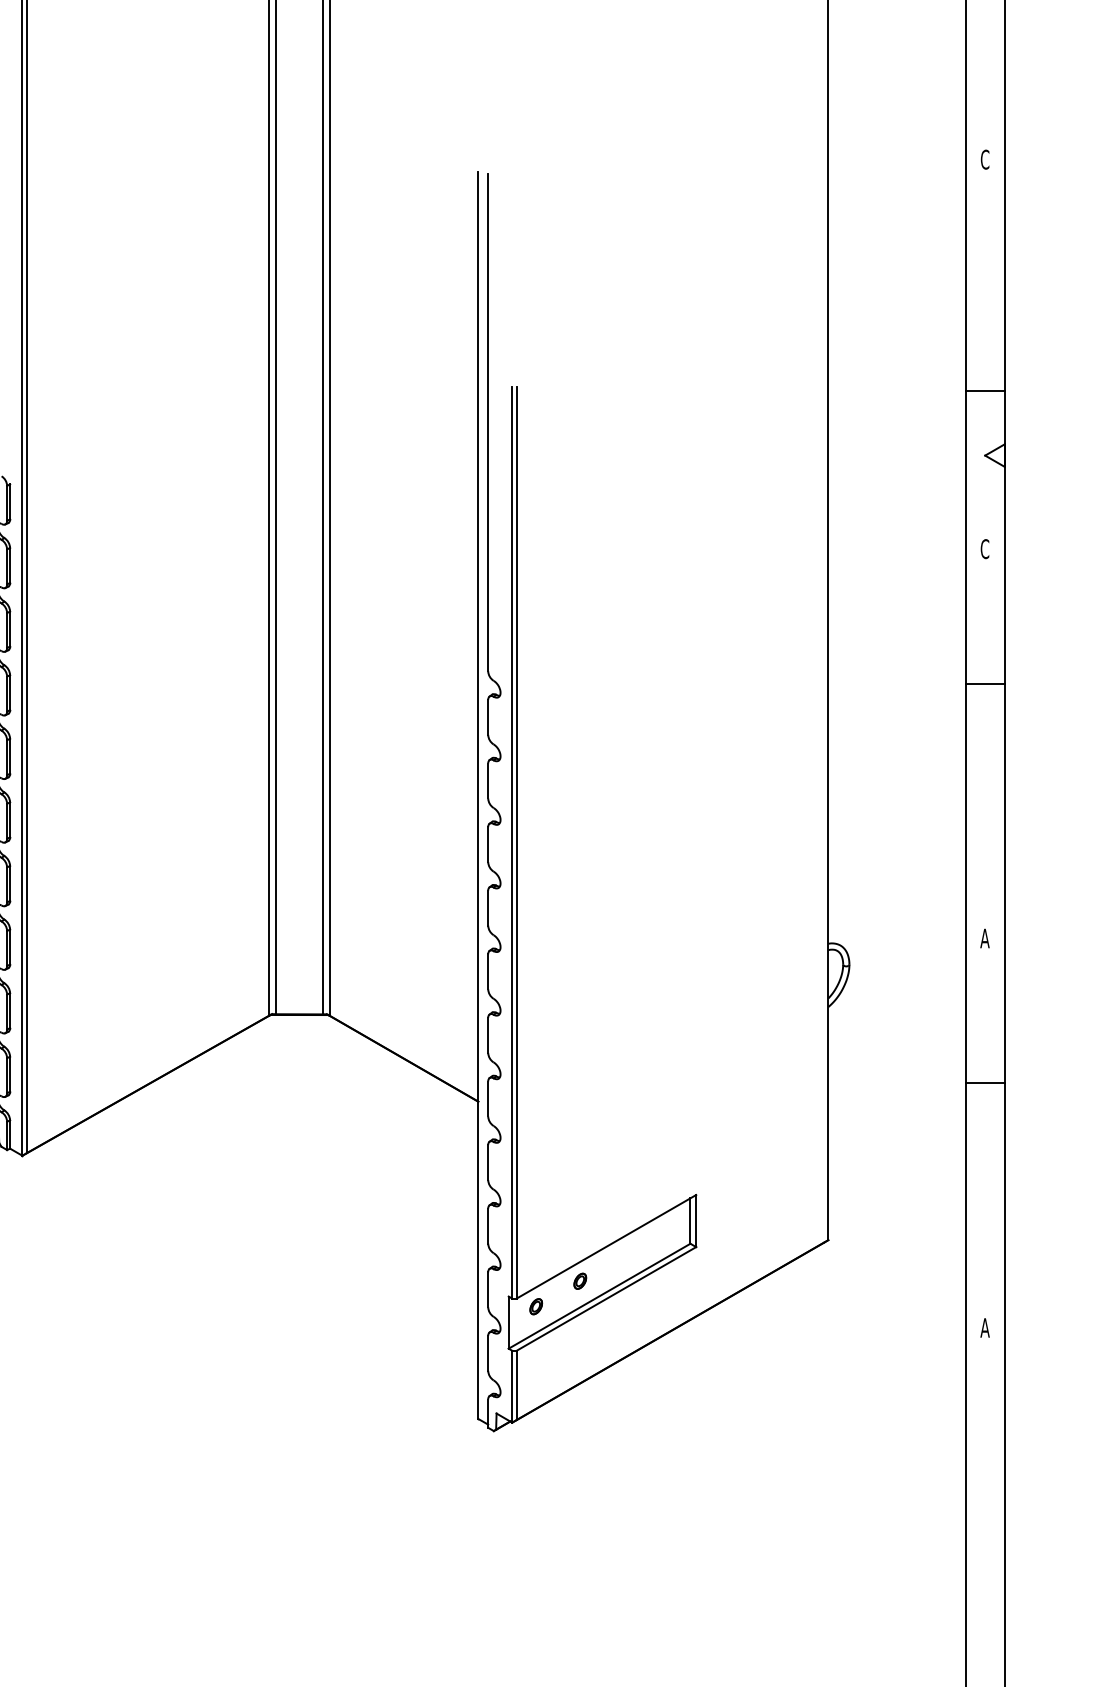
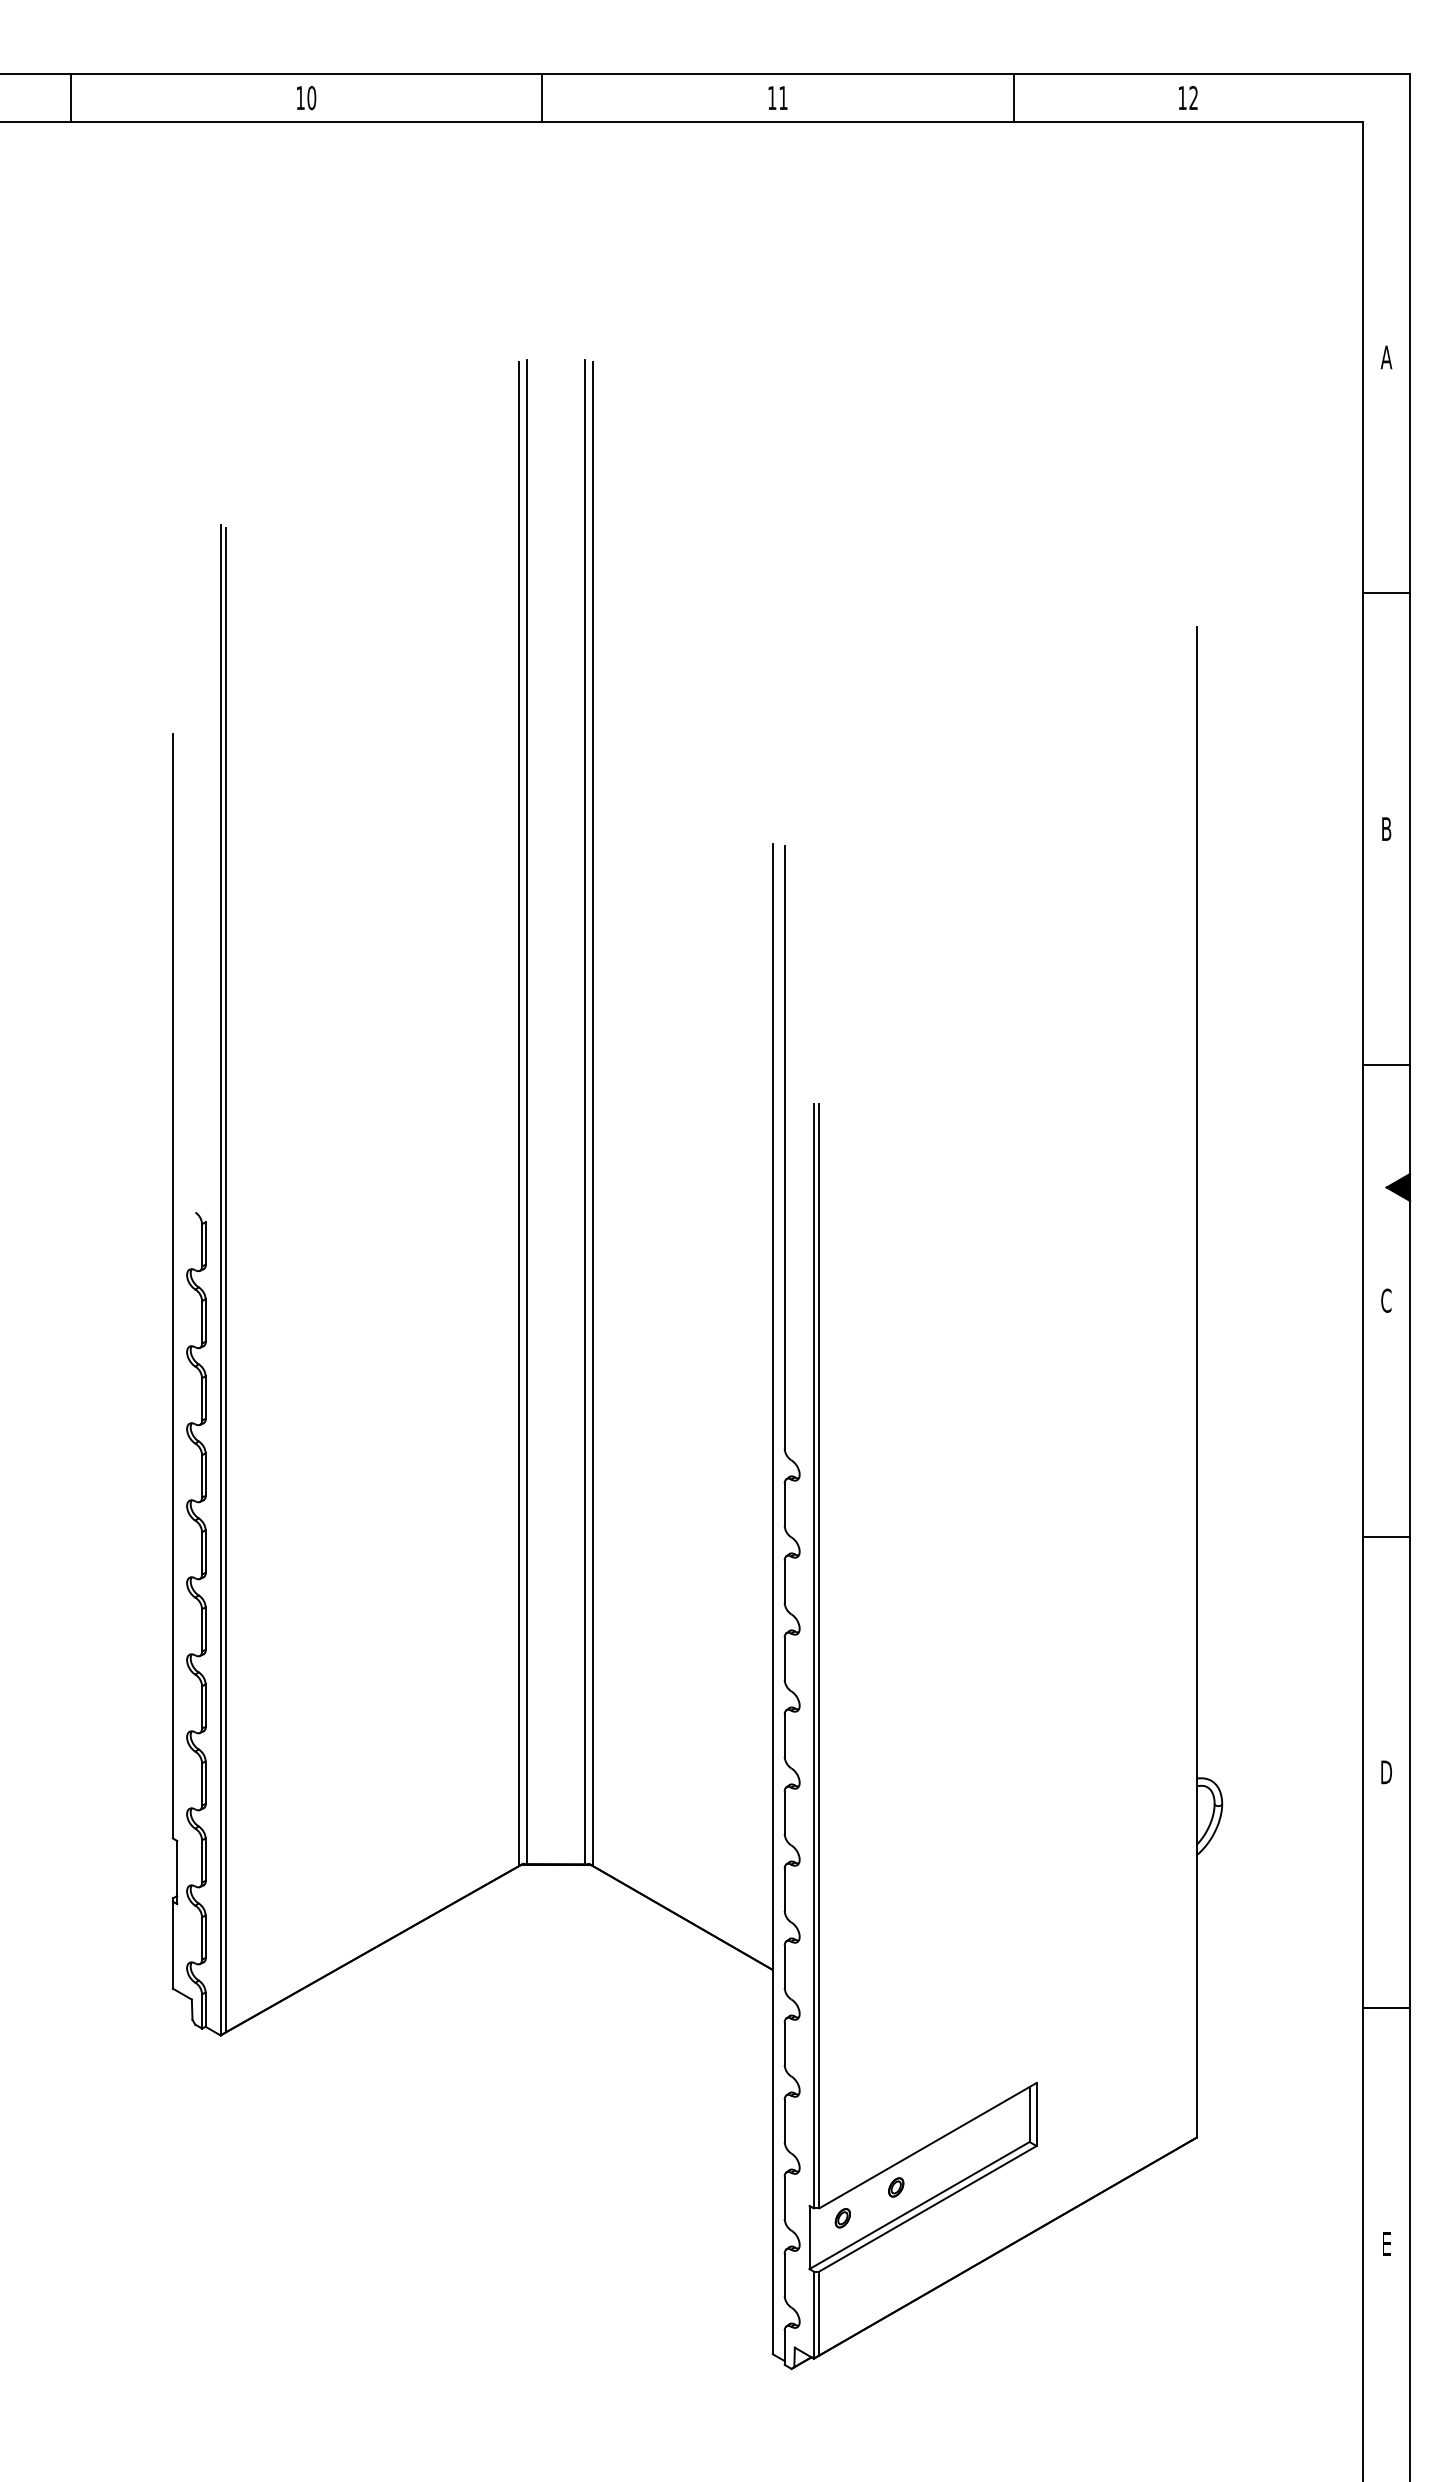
text: (985, 160) -> (1386, 829), C -> B
line: (985, 390) -> (1386, 1064), moved
fill: (995, 455) -> (1398, 1187), added
line: (985, 684) -> (1386, 1536), moved
text: (985, 938) -> (1386, 1772), A -> D
line: (985, 1083) -> (1386, 2008), moved
text: (985, 1327) -> (1386, 2243), A -> E

